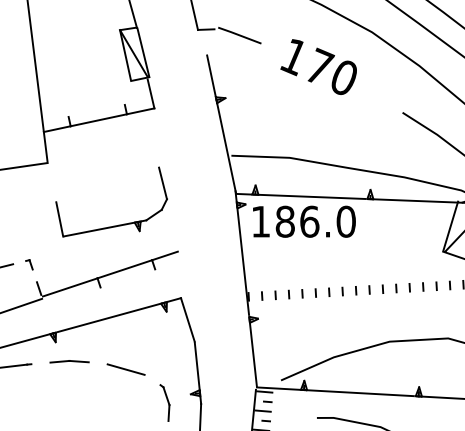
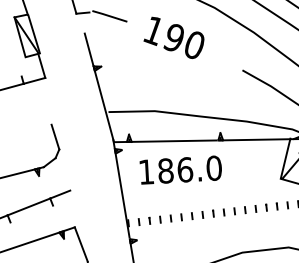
text: (320, 65) -> (175, 36), 170 -> 190
text: (304, 221) -> (181, 169), moved

